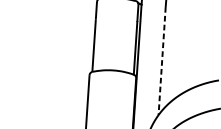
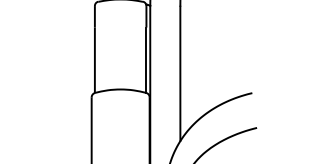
line: (162, 61) -> (180, 74), dashed -> solid

